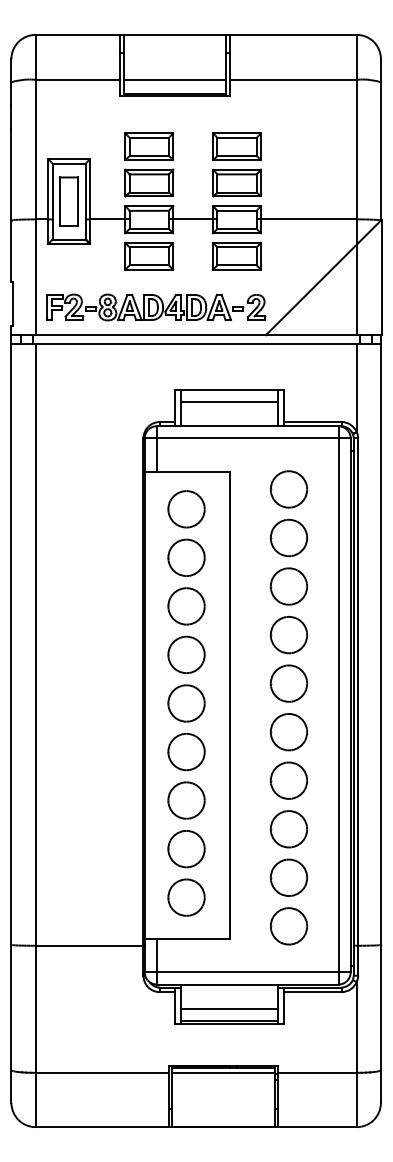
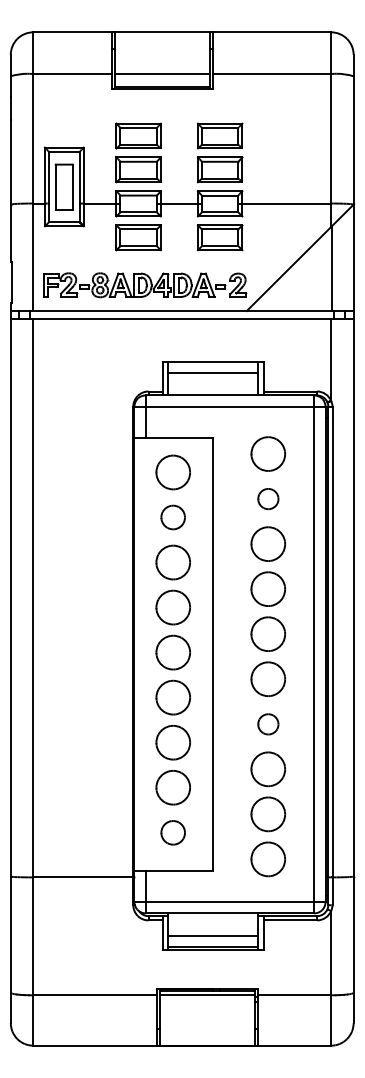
part: (289, 537) -> (268, 498), size x0.6
part: (185, 557) -> (172, 517), size x0.7
part: (289, 780) -> (268, 724), size x0.6
part: (185, 897) -> (172, 832), size x0.7

